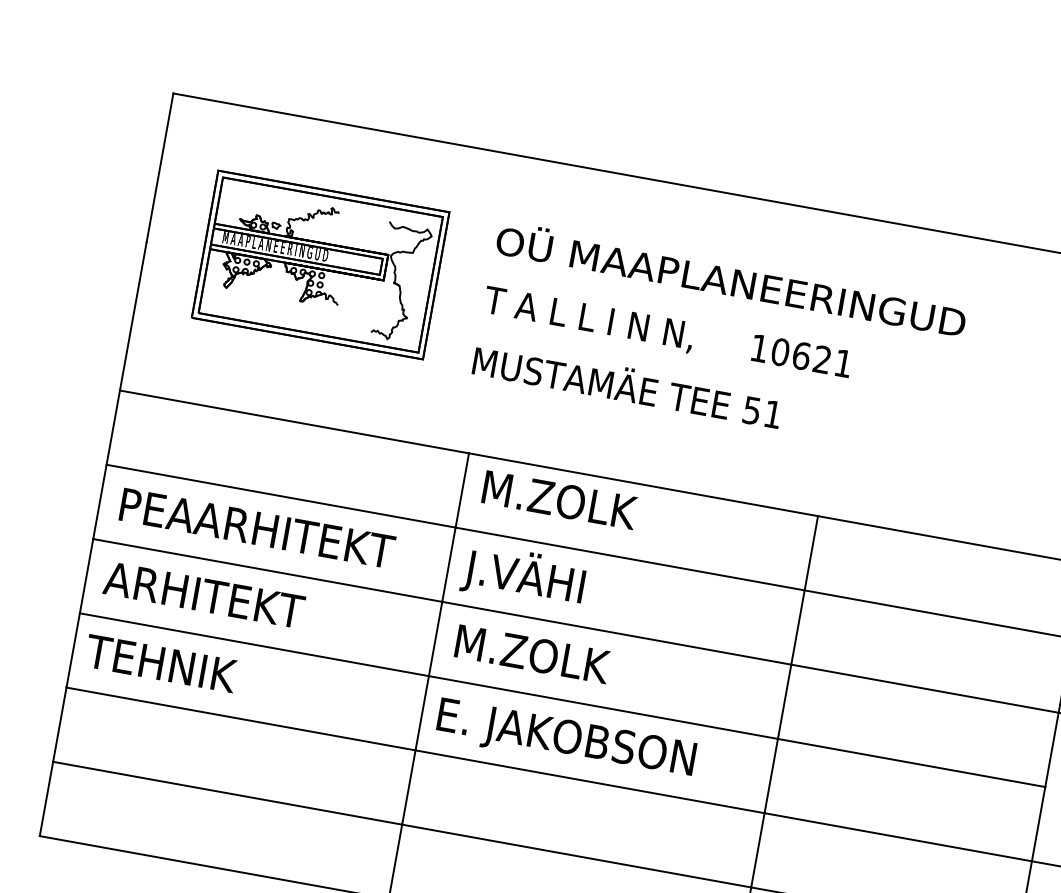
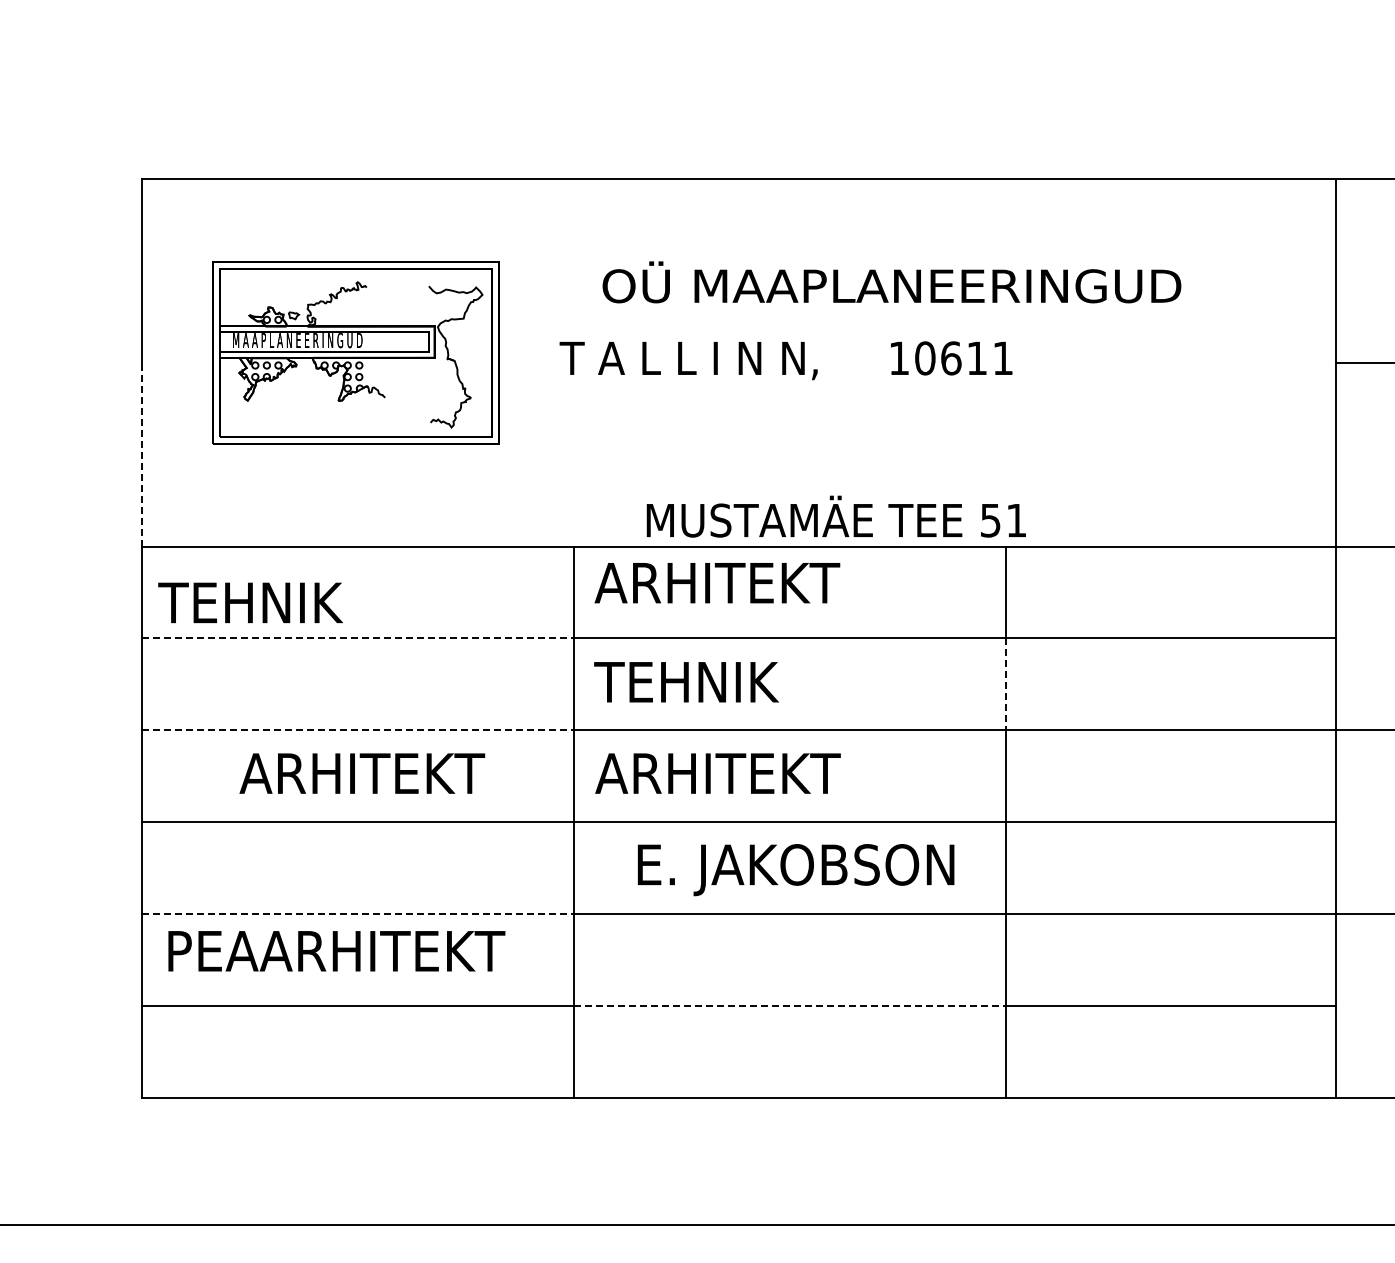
text: (731, 279) -> (891, 282), moved
line: (133, 316) -> (142, 454), solid -> dashed
text: (822, 358) -> (976, 357), 10621 -> 10611
text: (627, 384) -> (835, 516), moved
line: (281, 496) -> (358, 638), solid -> dashed
text: (579, 504) -> (717, 583), M.ZOLK -> ARHITEKT
text: (257, 528) -> (336, 951), moved
line: (268, 570) -> (358, 730), solid -> dashed
text: (538, 579) -> (684, 682), J.VÄHI -> TEHNIK
text: (204, 595) -> (362, 773), moved
line: (797, 627) -> (1005, 684), solid -> dashed
text: (552, 657) -> (717, 773), M.ZOLK -> ARHITEKT
text: (161, 663) -> (250, 602), moved
line: (241, 718) -> (358, 913), solid -> dashed
text: (565, 741) -> (795, 870), moved
line: (576, 855) -> (789, 1005), solid -> dashed

